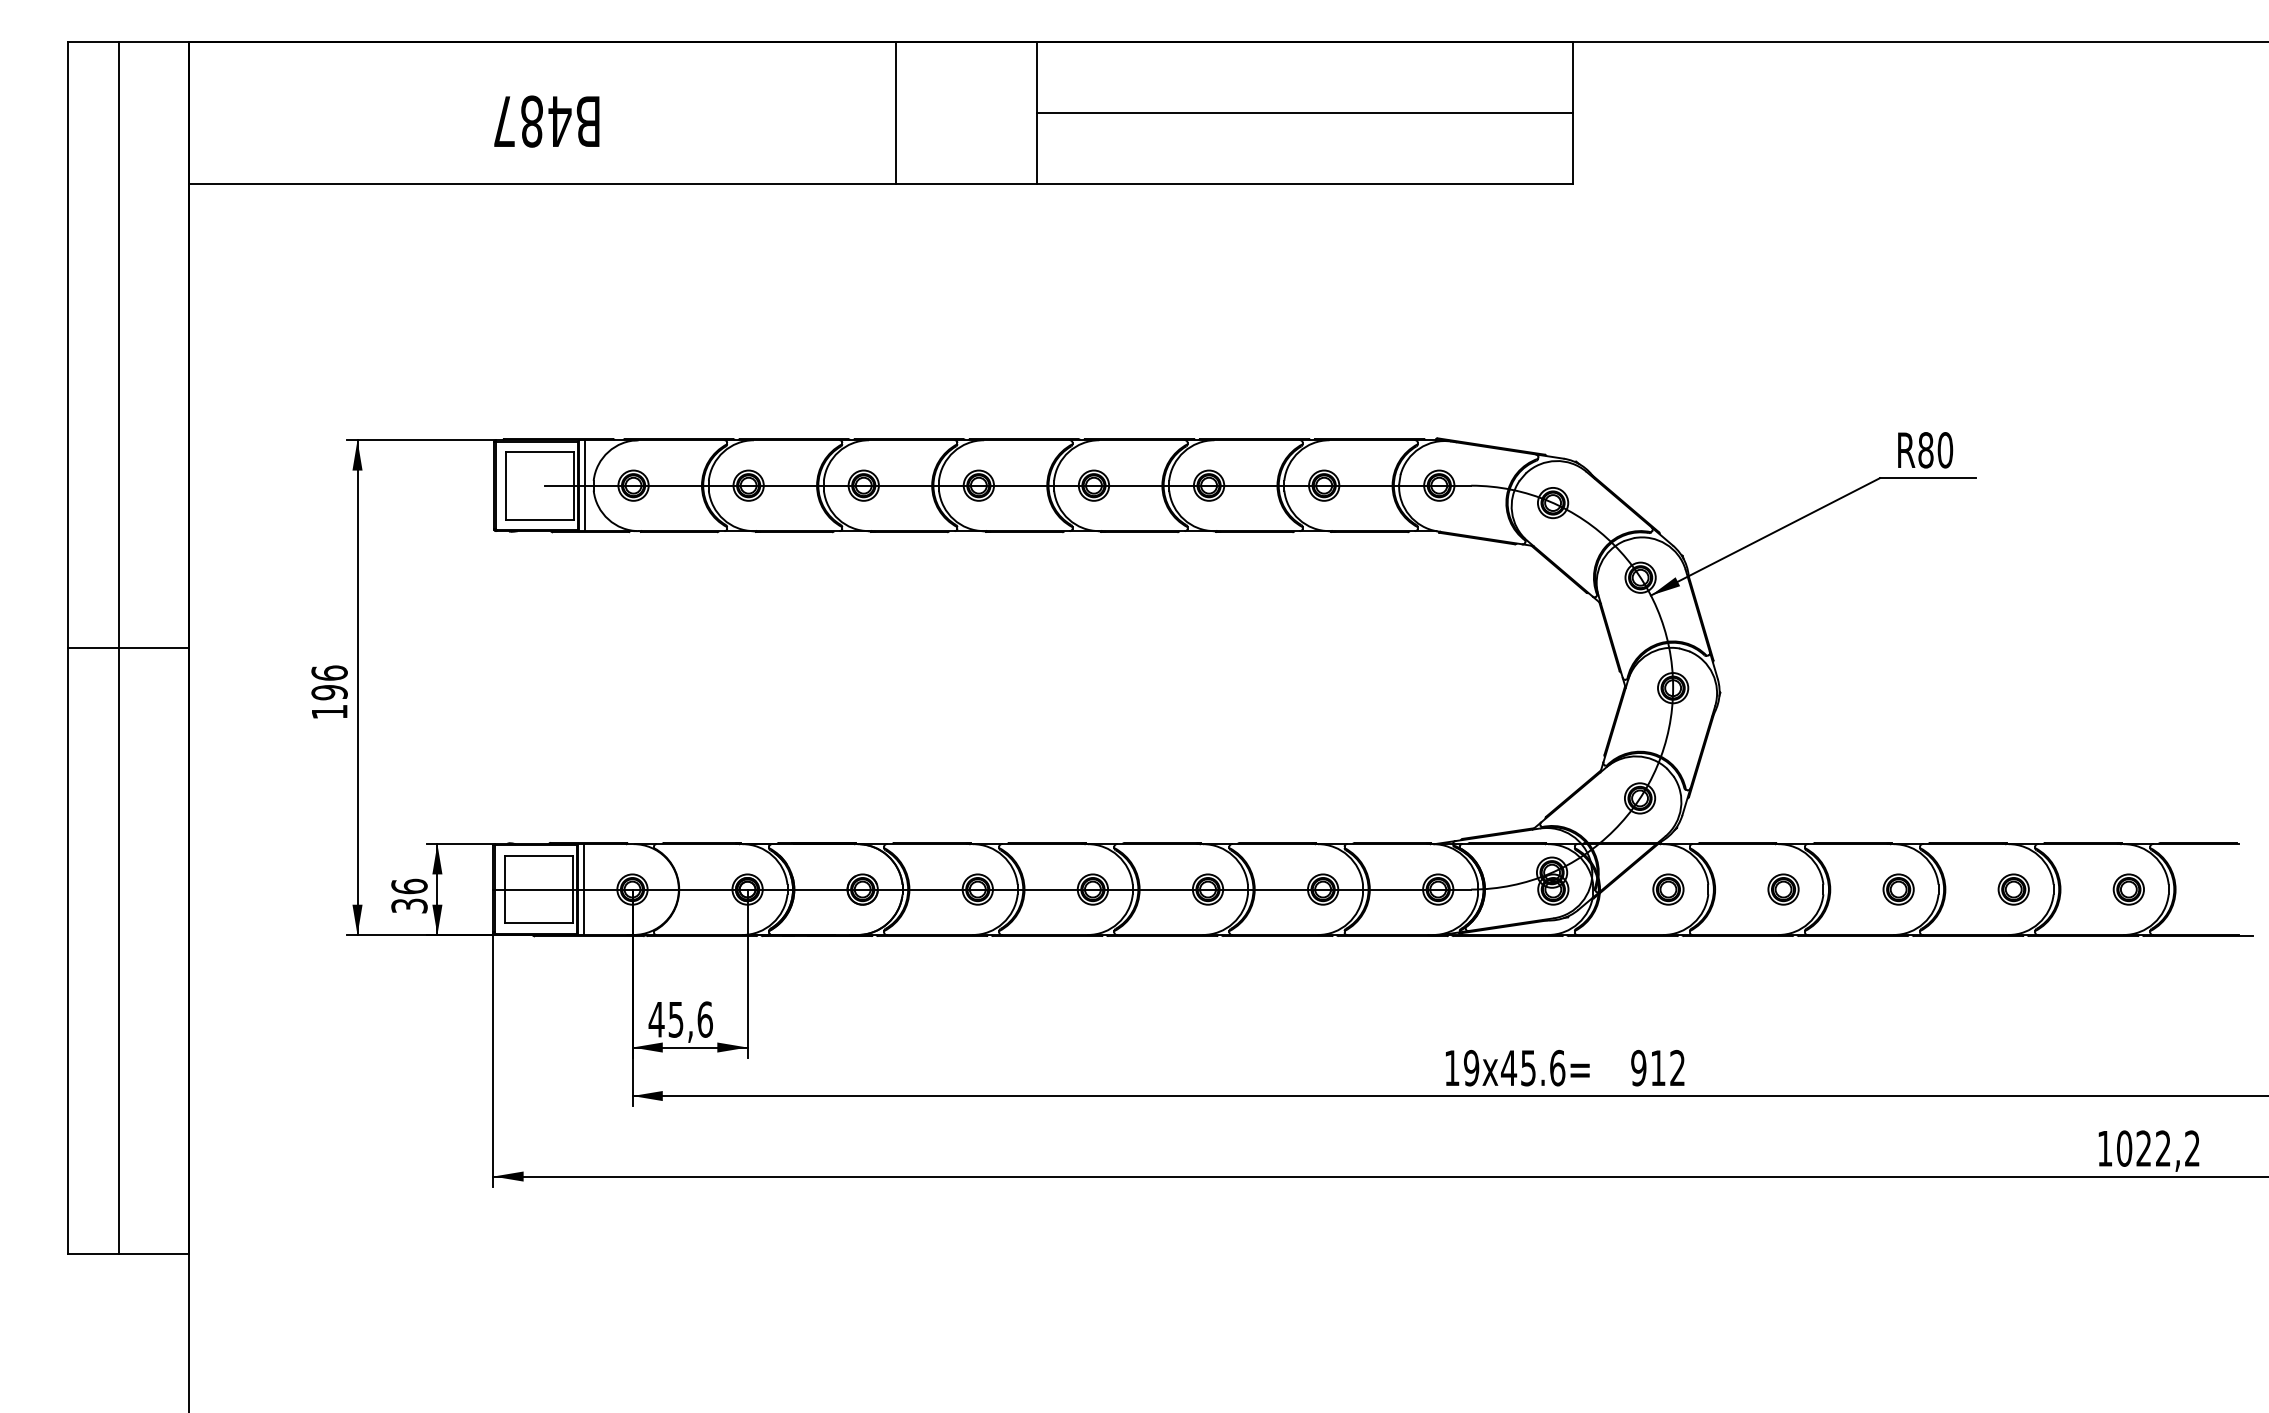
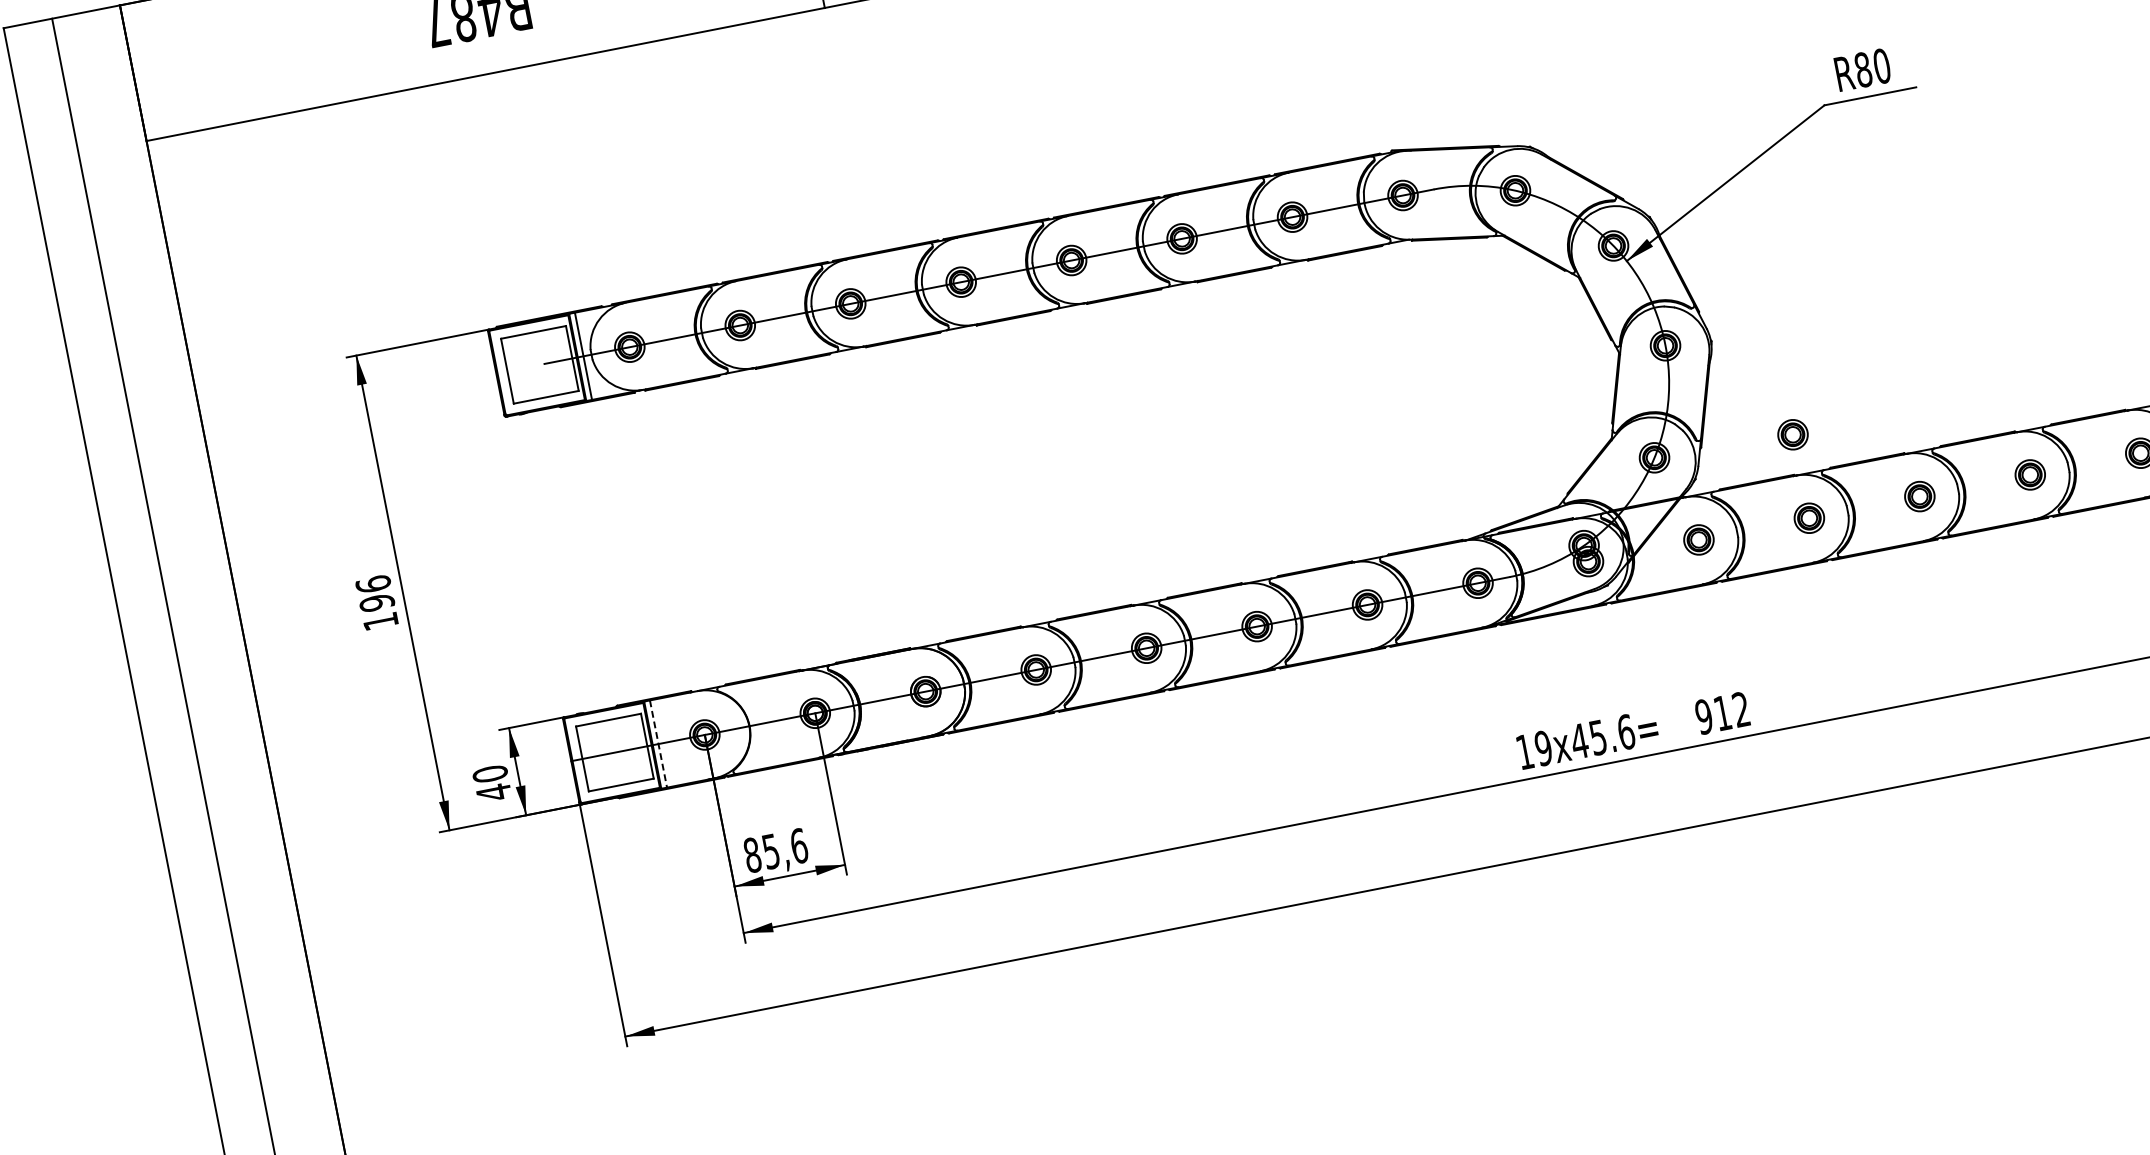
line: (128, 648) -> (175, 598), removed
part: (1783, 802) -> (1792, 434), added
line: (584, 890) -> (658, 744), solid -> dashed
text: (409, 896) -> (492, 783), 36 -> 40
text: (656, 1019) -> (752, 855), 45,6 -> 85,6

